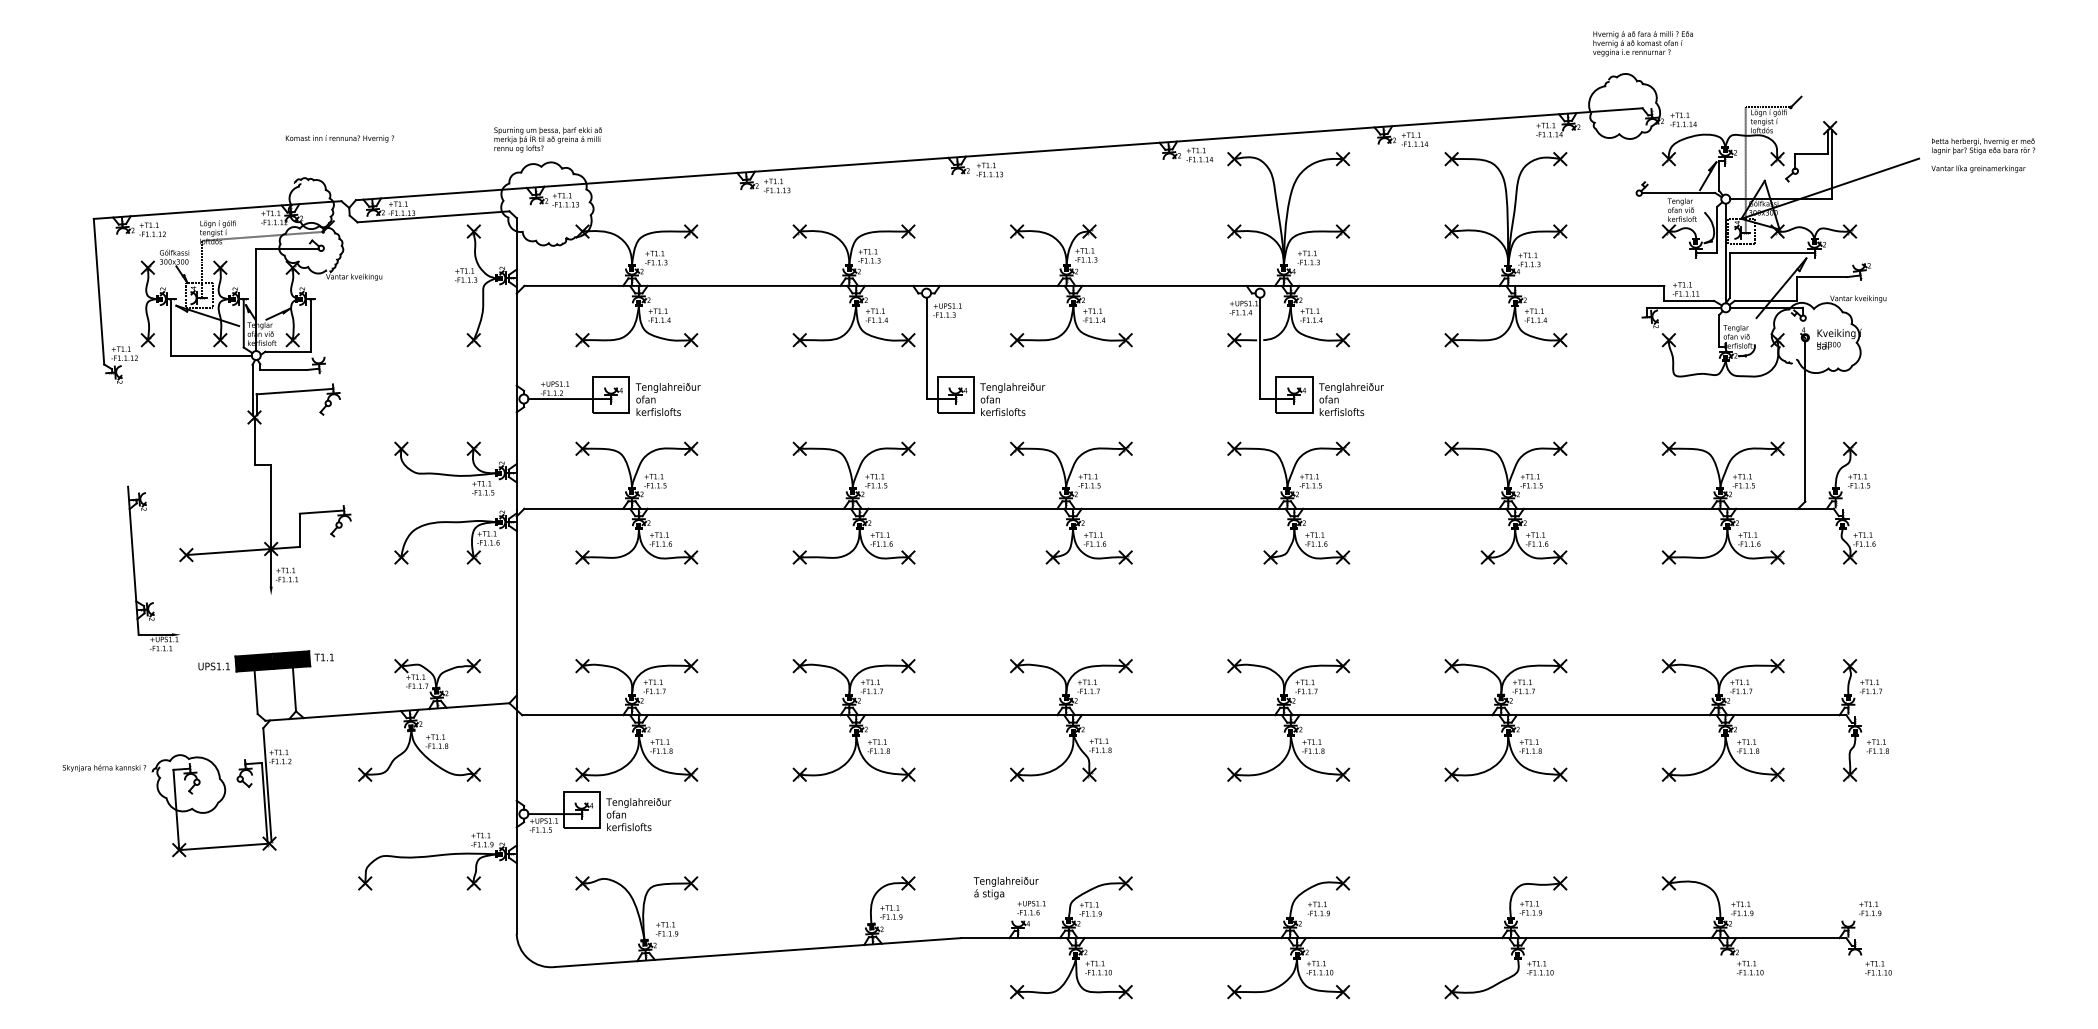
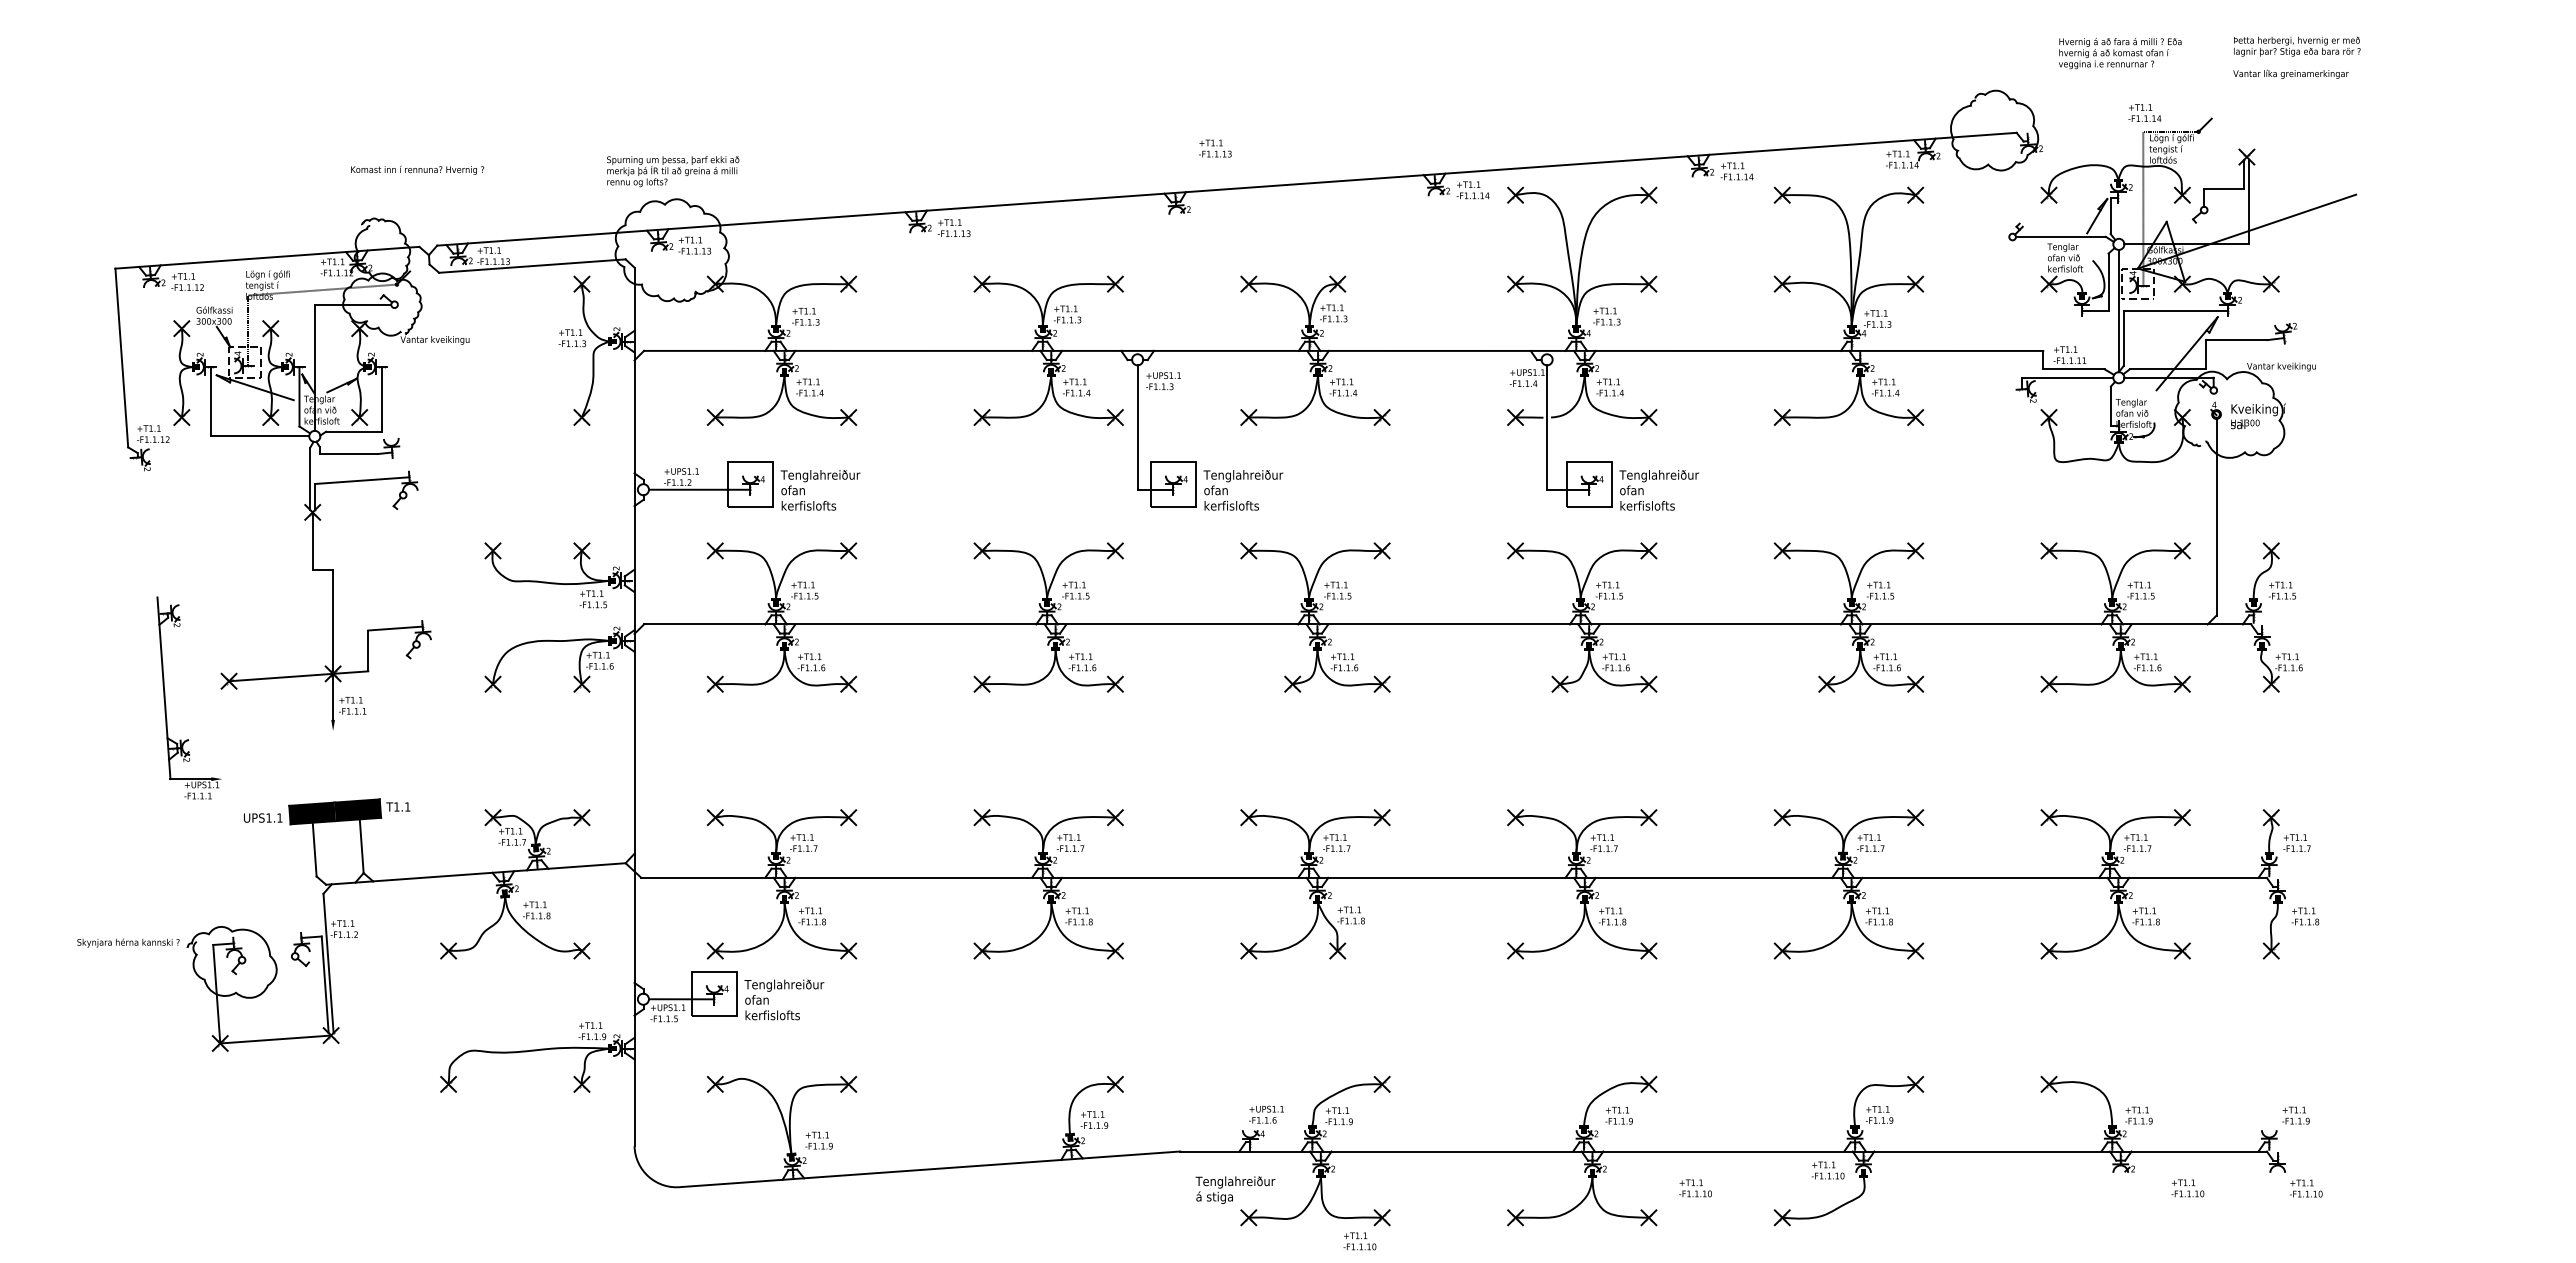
text: (1643, 43) -> (2120, 53), moved
text: (1683, 119) -> (2144, 112), moved
text: (1982, 155) -> (2296, 57), moved
text: (989, 169) -> (1215, 148), moved
text: (1006, 887) -> (1235, 1189), moved
text: (1098, 968) -> (1359, 1241), moved
text: (1319, 968) -> (1695, 1188), moved
text: (1539, 968) -> (1827, 1170), moved
text: (1749, 968) -> (2187, 1188), moved

